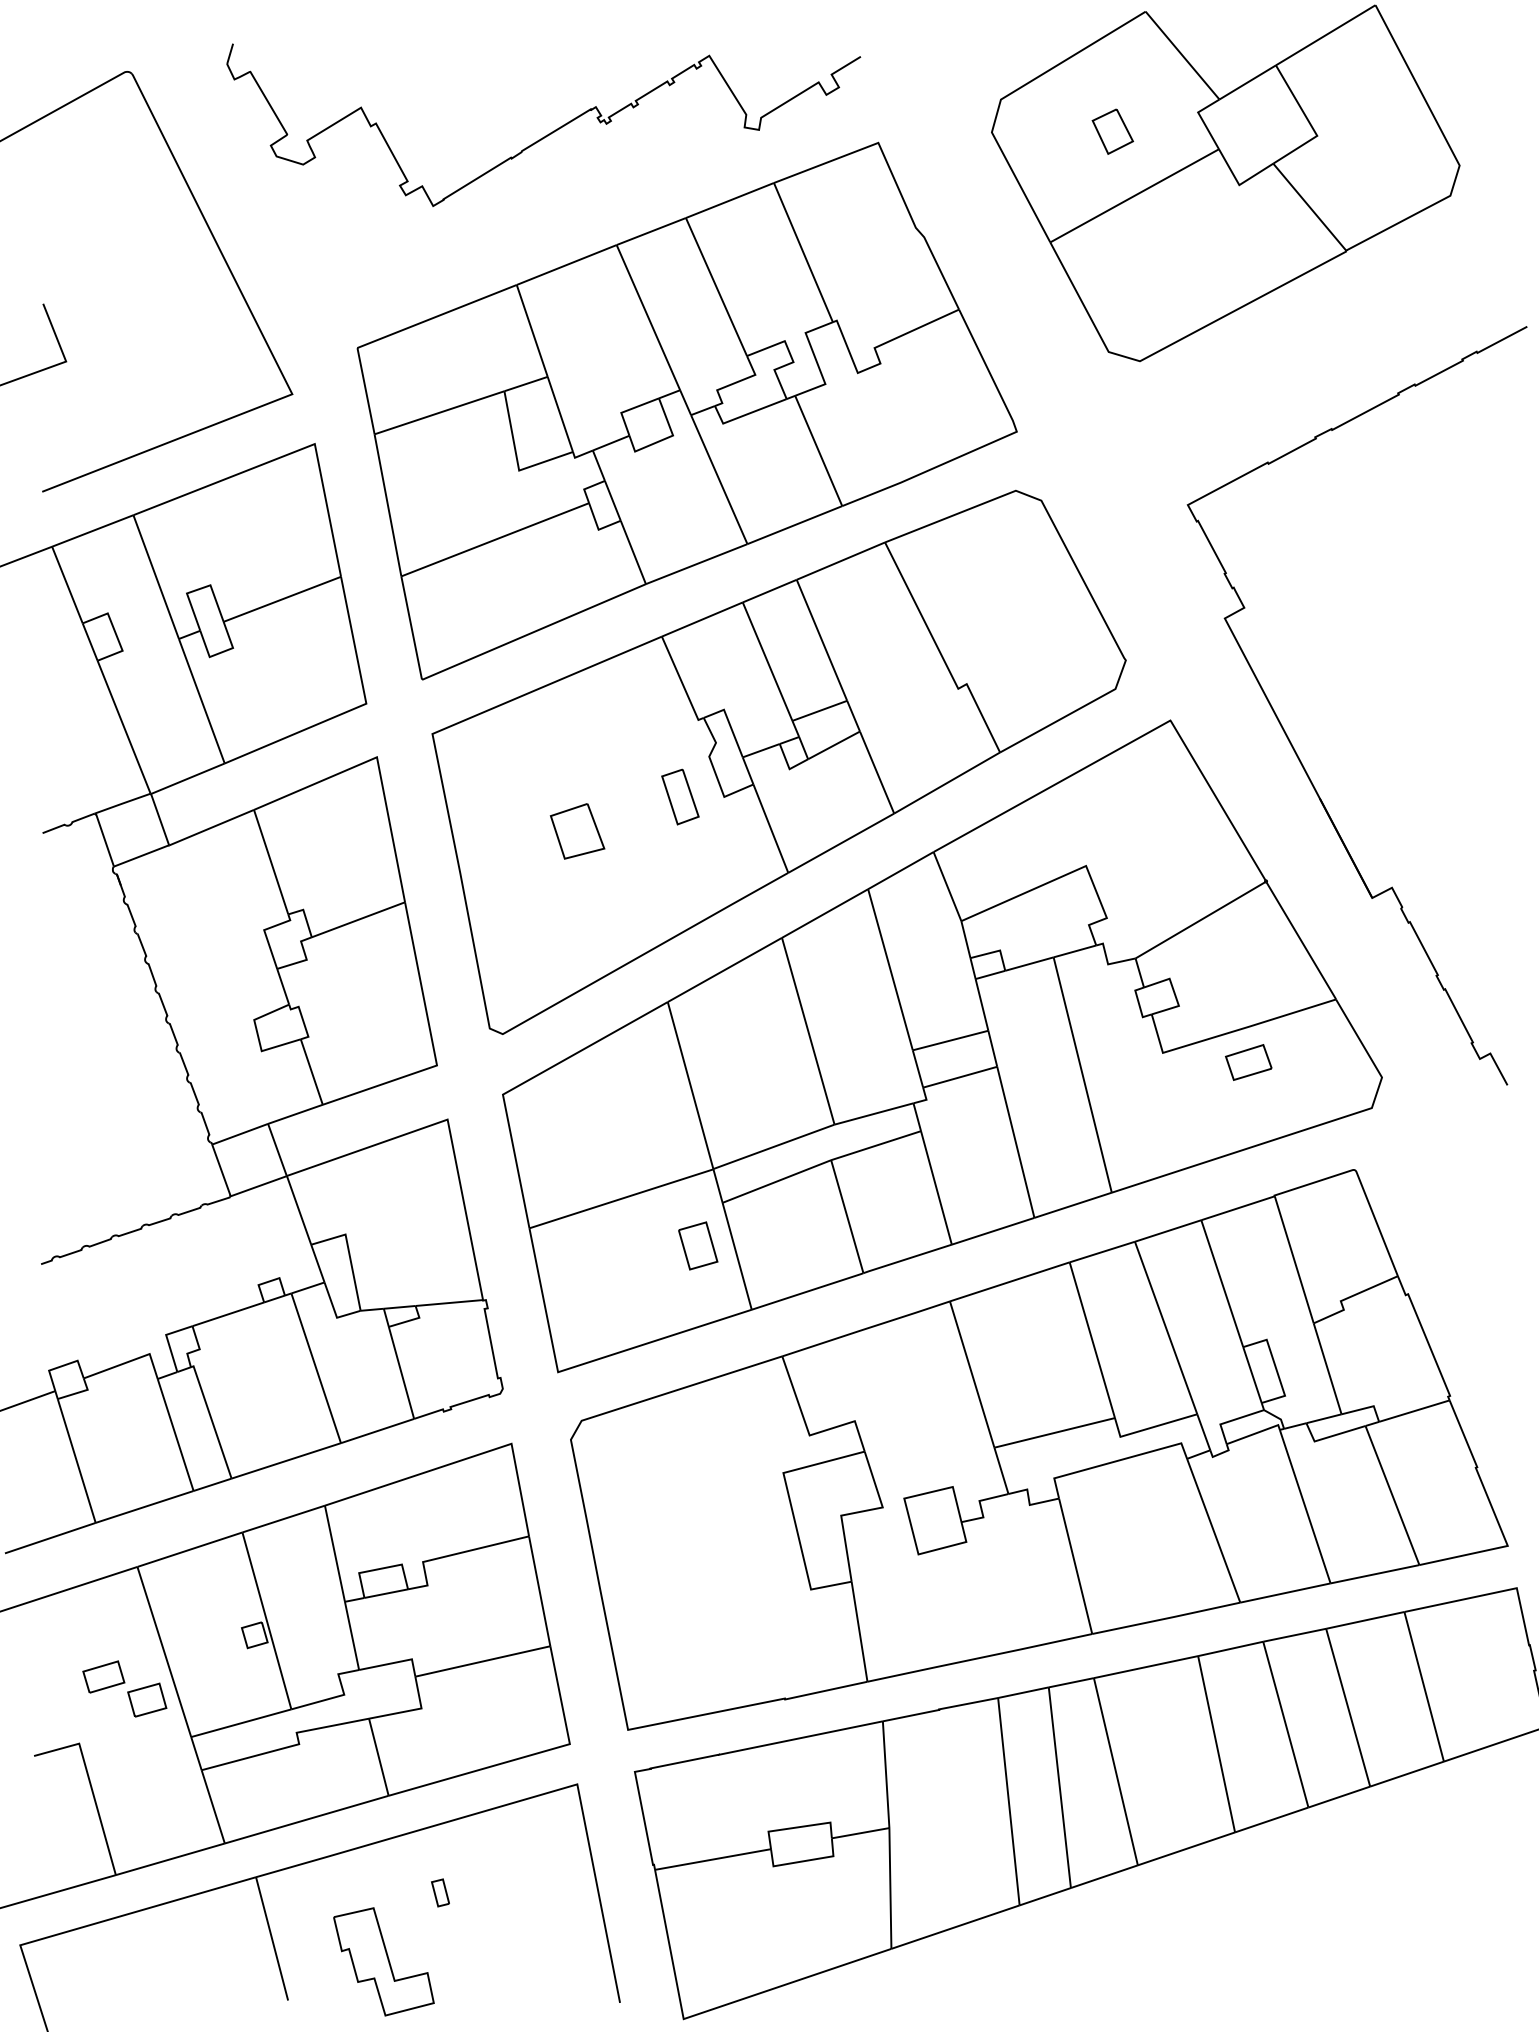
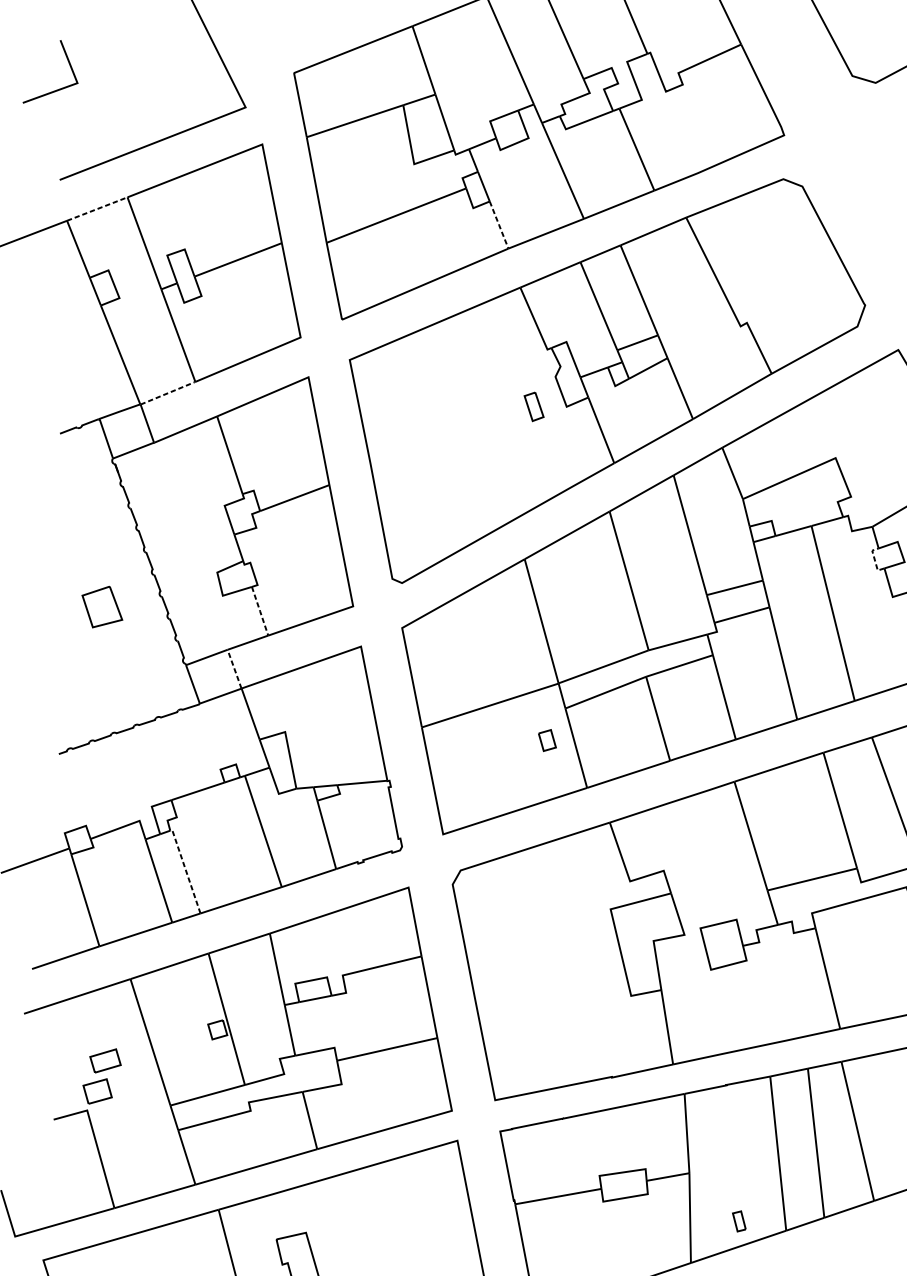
line: (92, 530) -> (97, 208), solid -> dashed
line: (633, 552) -> (499, 225), solid -> dashed
line: (188, 778) -> (168, 393), solid -> dashed
part: (680, 796) -> (534, 406), size x0.7
part: (577, 831) -> (102, 607), moved
line: (1139, 1003) -> (875, 560), solid -> dashed
line: (311, 1072) -> (259, 611), solid -> dashed
line: (277, 1150) -> (234, 669), solid -> dashed
part: (698, 1245) -> (547, 740), size x0.6
line: (211, 1420) -> (185, 870), solid -> dashed
part: (147, 1699) -> (97, 1091), moved
part: (440, 1892) -> (739, 1221), moved

